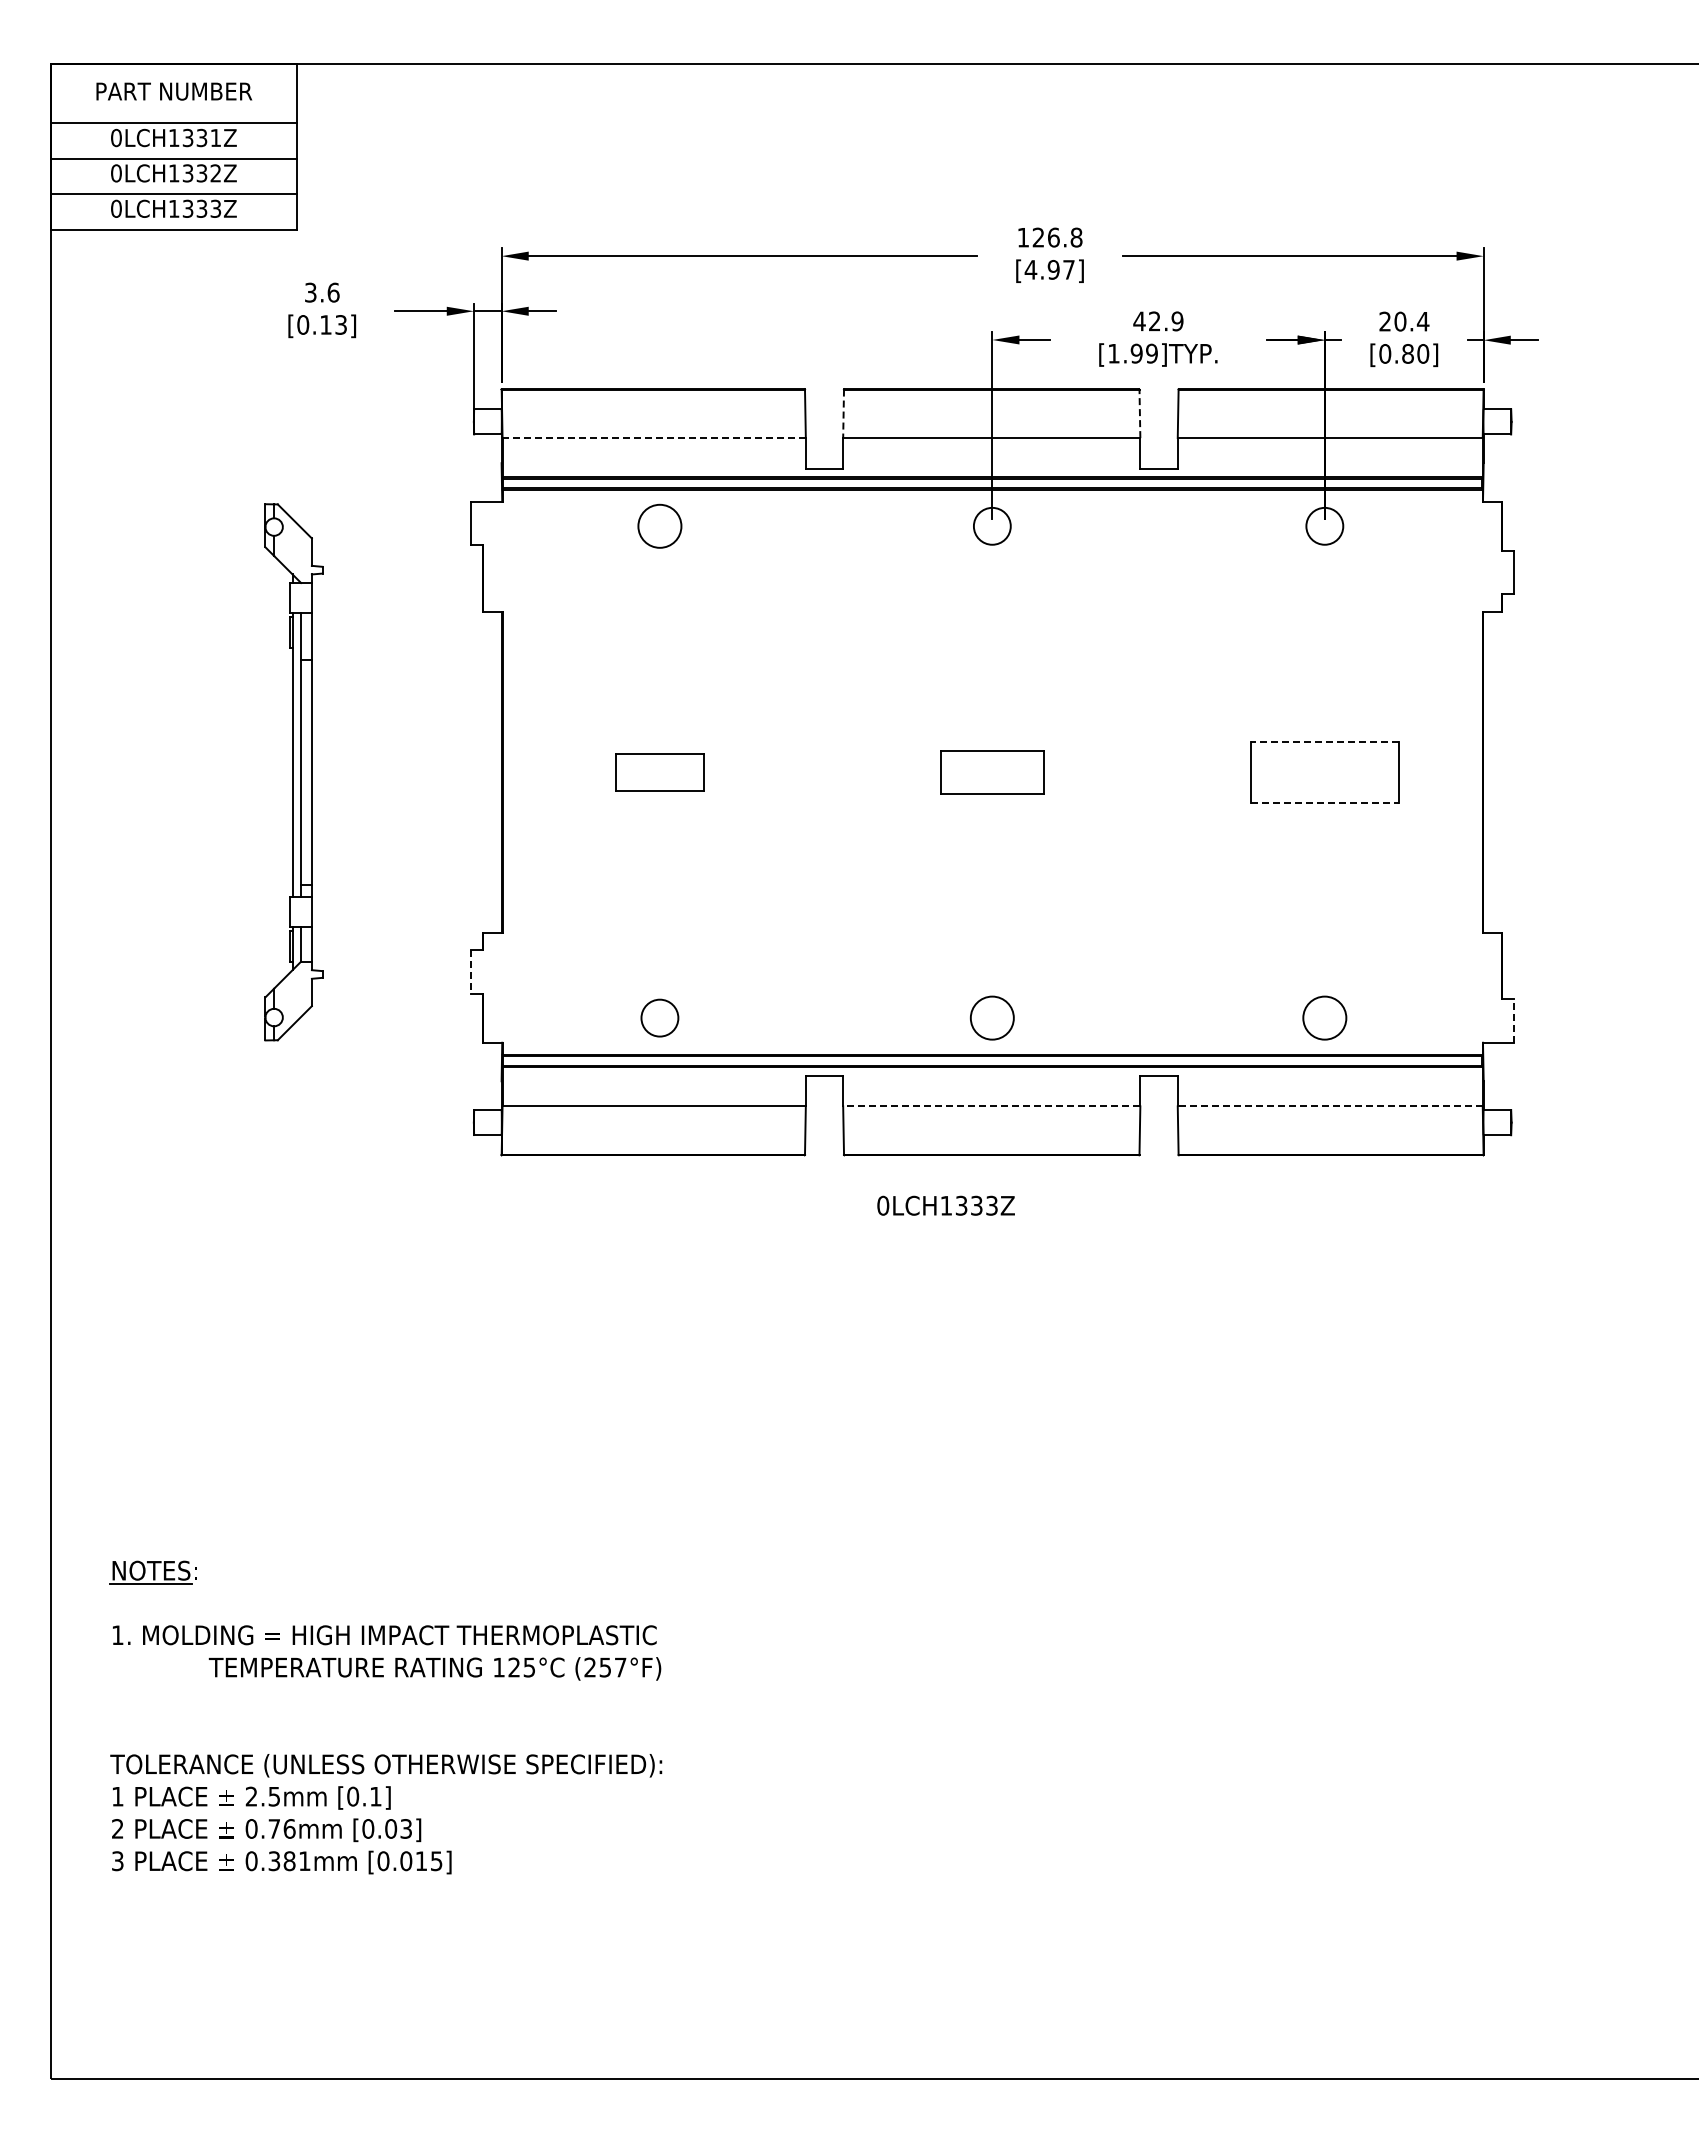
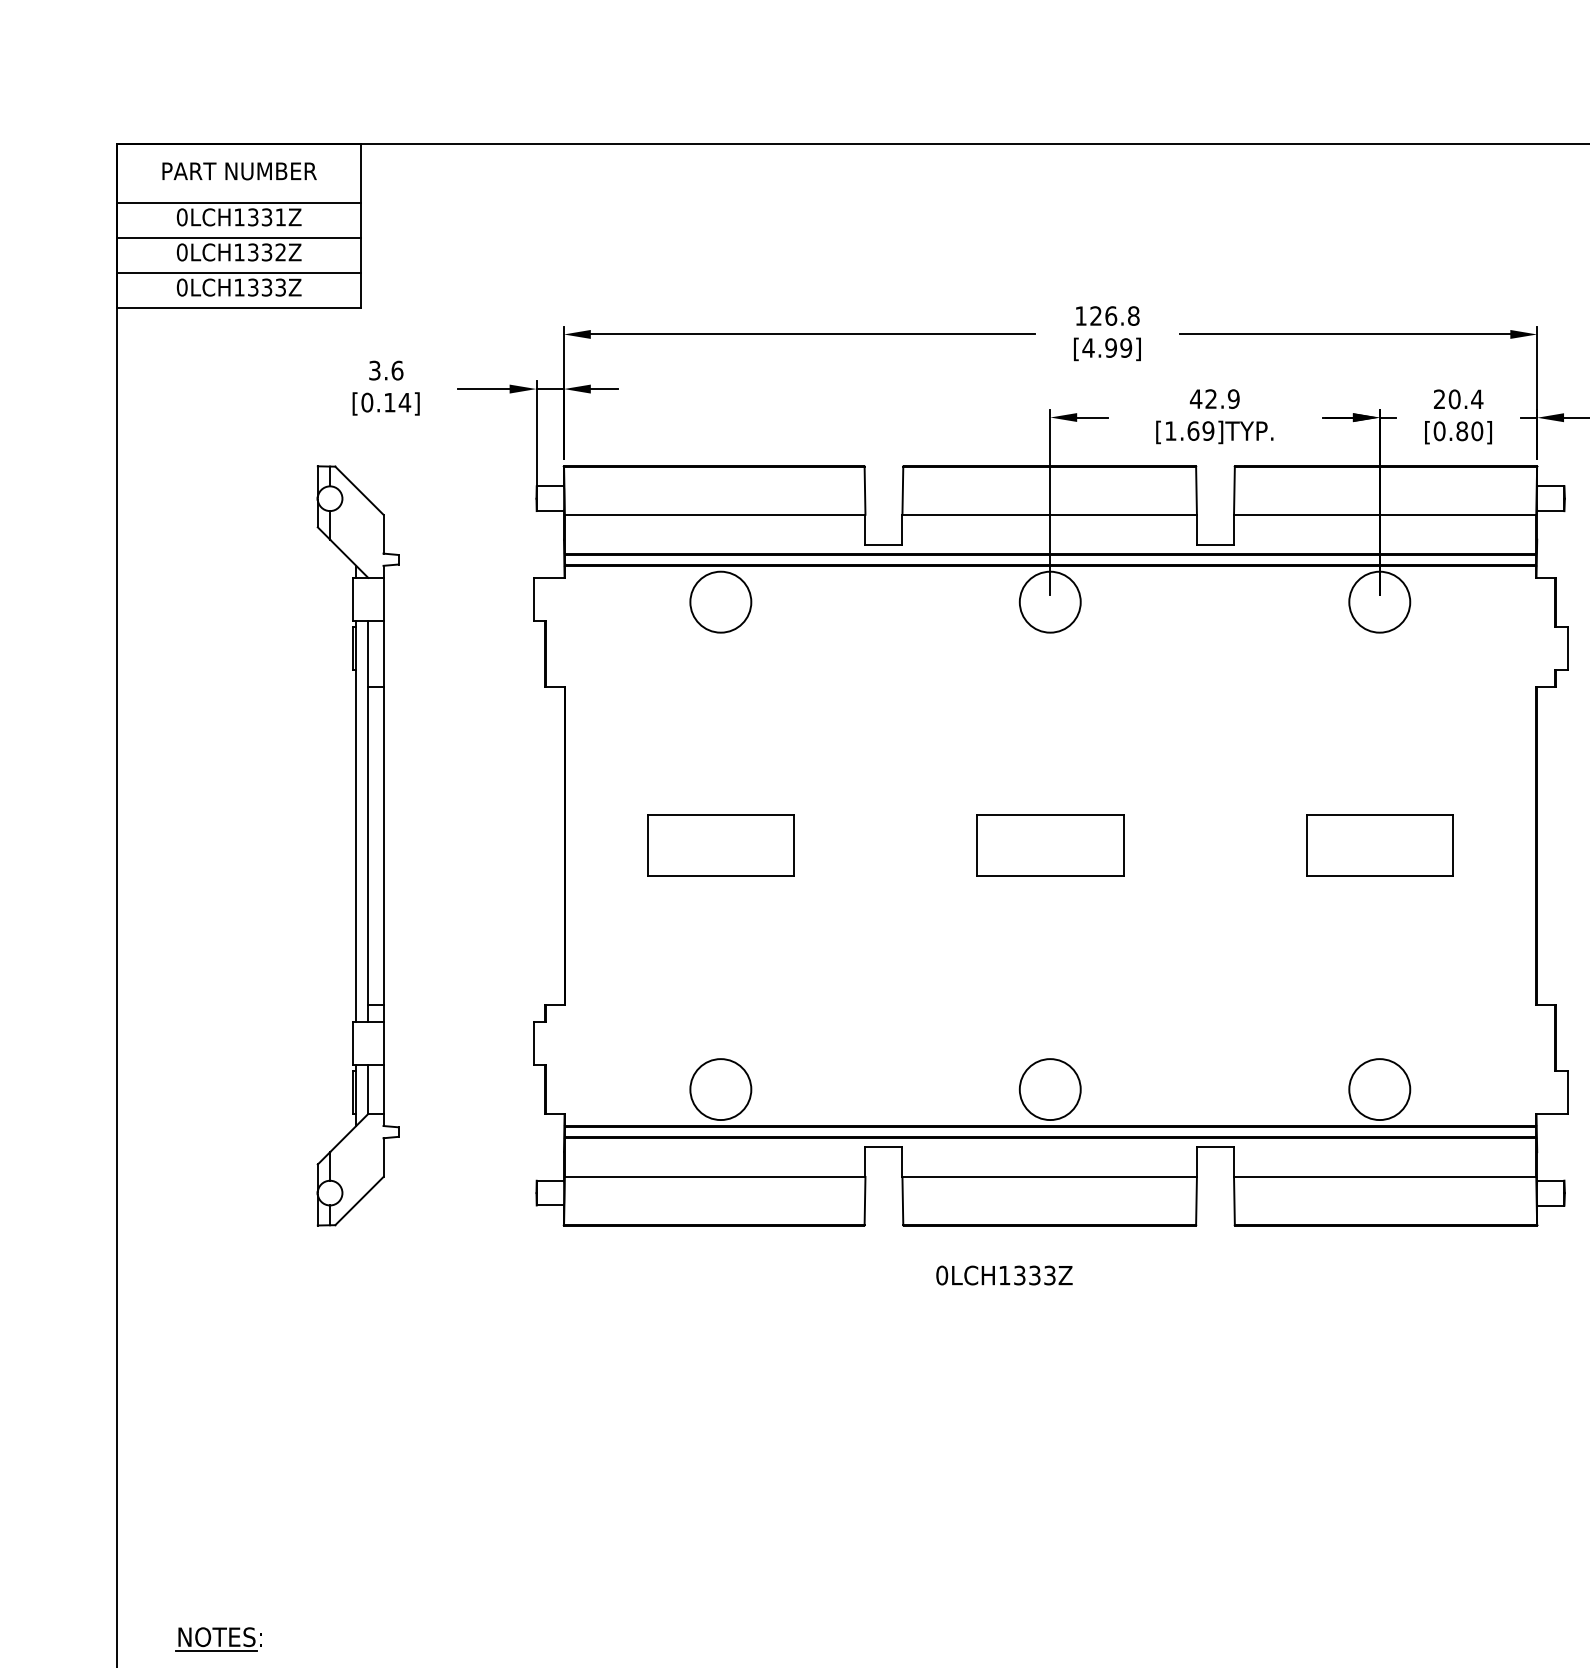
text: (1068, 269) -> (1125, 347), [4.97] -> [4.99]
text: (340, 324) -> (404, 402), [0.13] -> [0.14]
text: (1136, 353) -> (1193, 430), [1.99]TYP. -> [1.69]TYP.
line: (1139, 413) -> (1196, 490), dashed -> solid
line: (843, 414) -> (902, 491), dashed -> solid
line: (654, 438) -> (715, 515), dashed -> solid
circle: (659, 526) -> (720, 602), size x1.43
circle: (992, 526) -> (1050, 602), size x1.67
circle: (1324, 526) -> (1379, 602), size x1.67
line: (1325, 741) -> (1380, 815), dashed -> solid
part: (293, 772) -> (357, 846), size x1.43
part: (659, 772) -> (720, 846), size x1.67
part: (992, 772) -> (1050, 846), size x1.43
line: (1325, 802) -> (1380, 875), dashed -> solid
line: (470, 971) -> (533, 1043), dashed -> solid
circle: (659, 1017) -> (720, 1088), size x1.67
circle: (992, 1017) -> (1050, 1088), size x1.43
circle: (1324, 1017) -> (1379, 1088), size x1.43
line: (1514, 1021) -> (1567, 1092), dashed -> solid
line: (991, 1106) -> (1049, 1177), dashed -> solid
line: (1329, 1106) -> (1384, 1177), dashed -> solid

